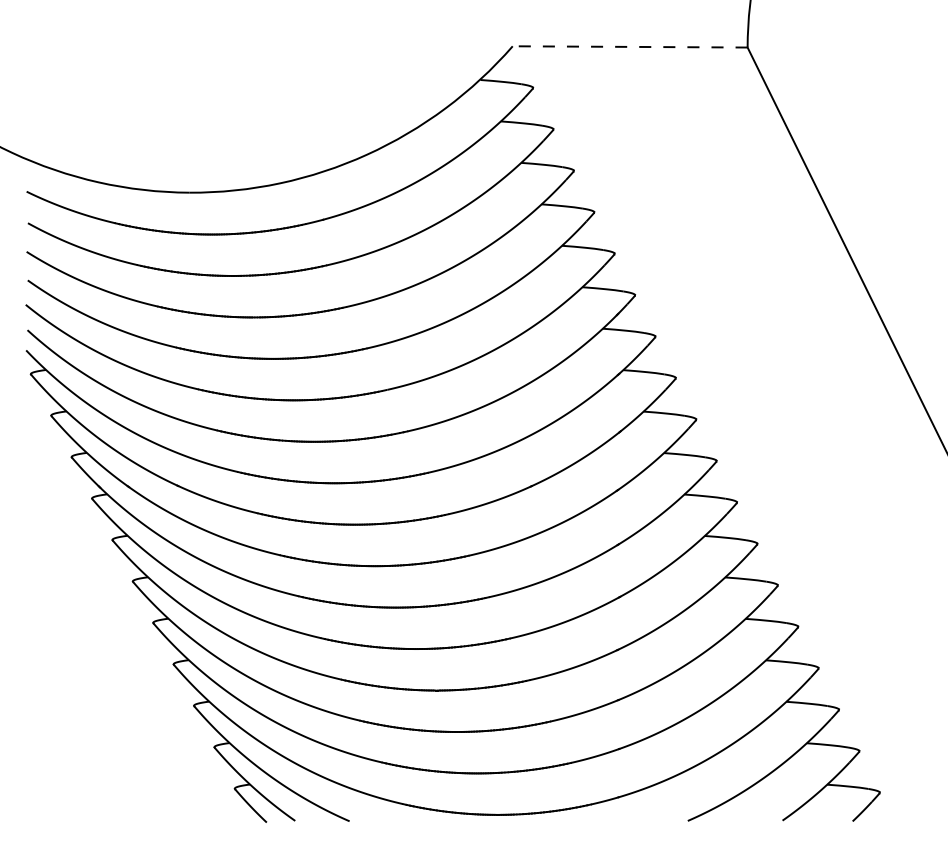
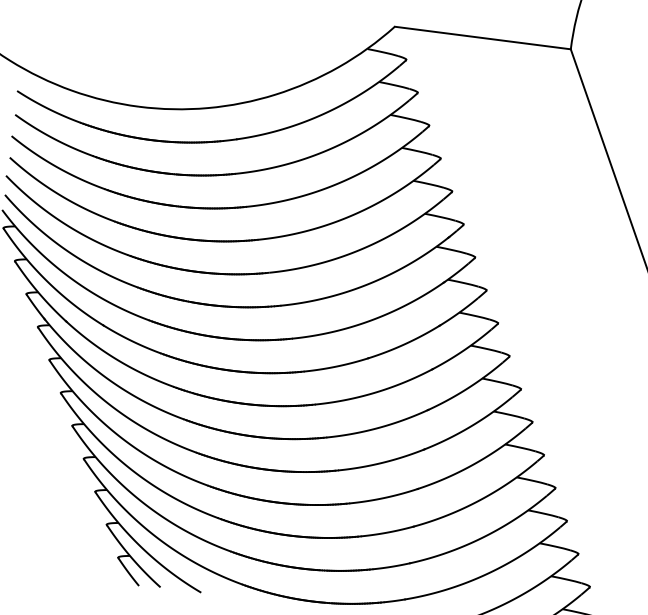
line: (629, 46) -> (482, 37), dashed -> solid

